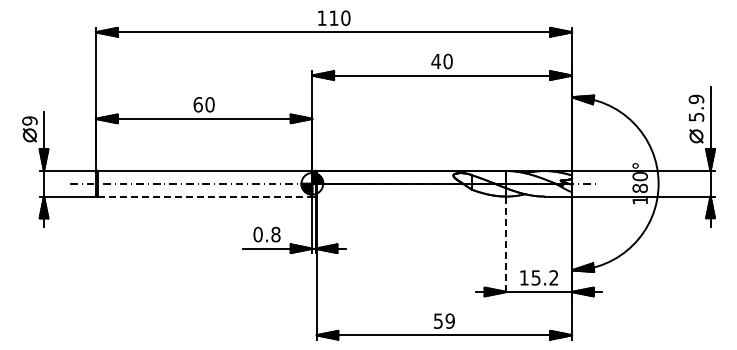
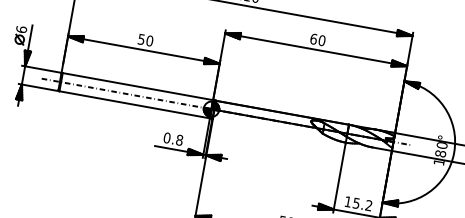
text: (436, 61) -> (313, 39), 40 -> 60
text: (197, 104) -> (141, 39), 60 -> 50
text: (29, 120) -> (21, 29), 9 -> 6
line: (205, 196) -> (135, 104), dashed -> solid
line: (506, 246) -> (339, 177), dashed -> solid

